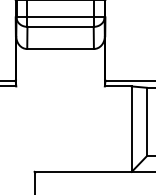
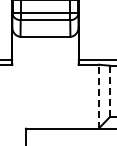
line: (147, 122) -> (110, 91), solid -> dashed
line: (131, 128) -> (98, 96), solid -> dashed

